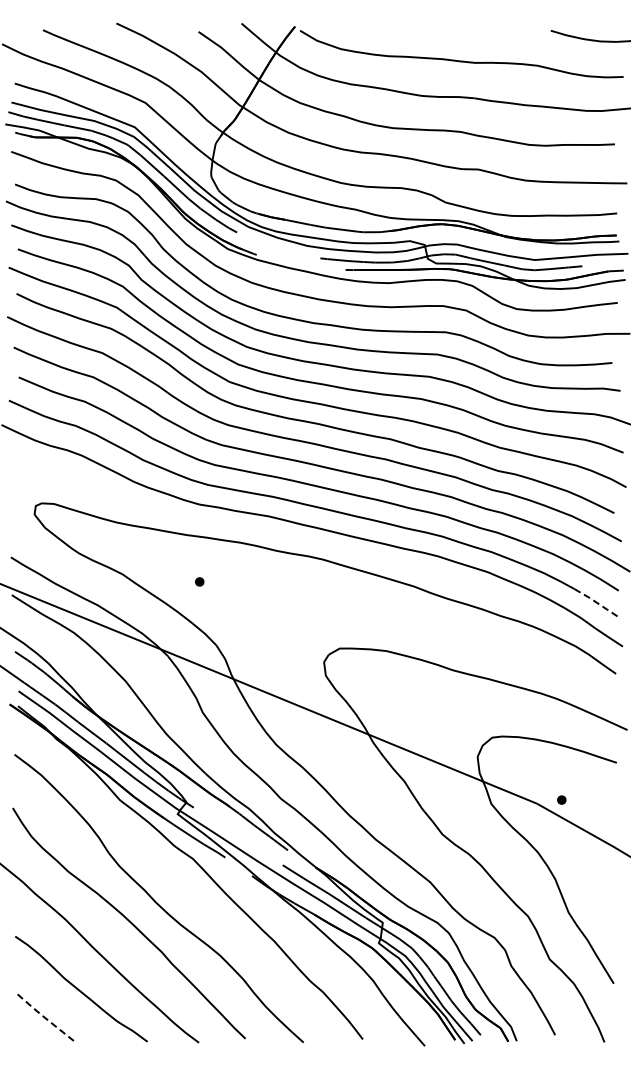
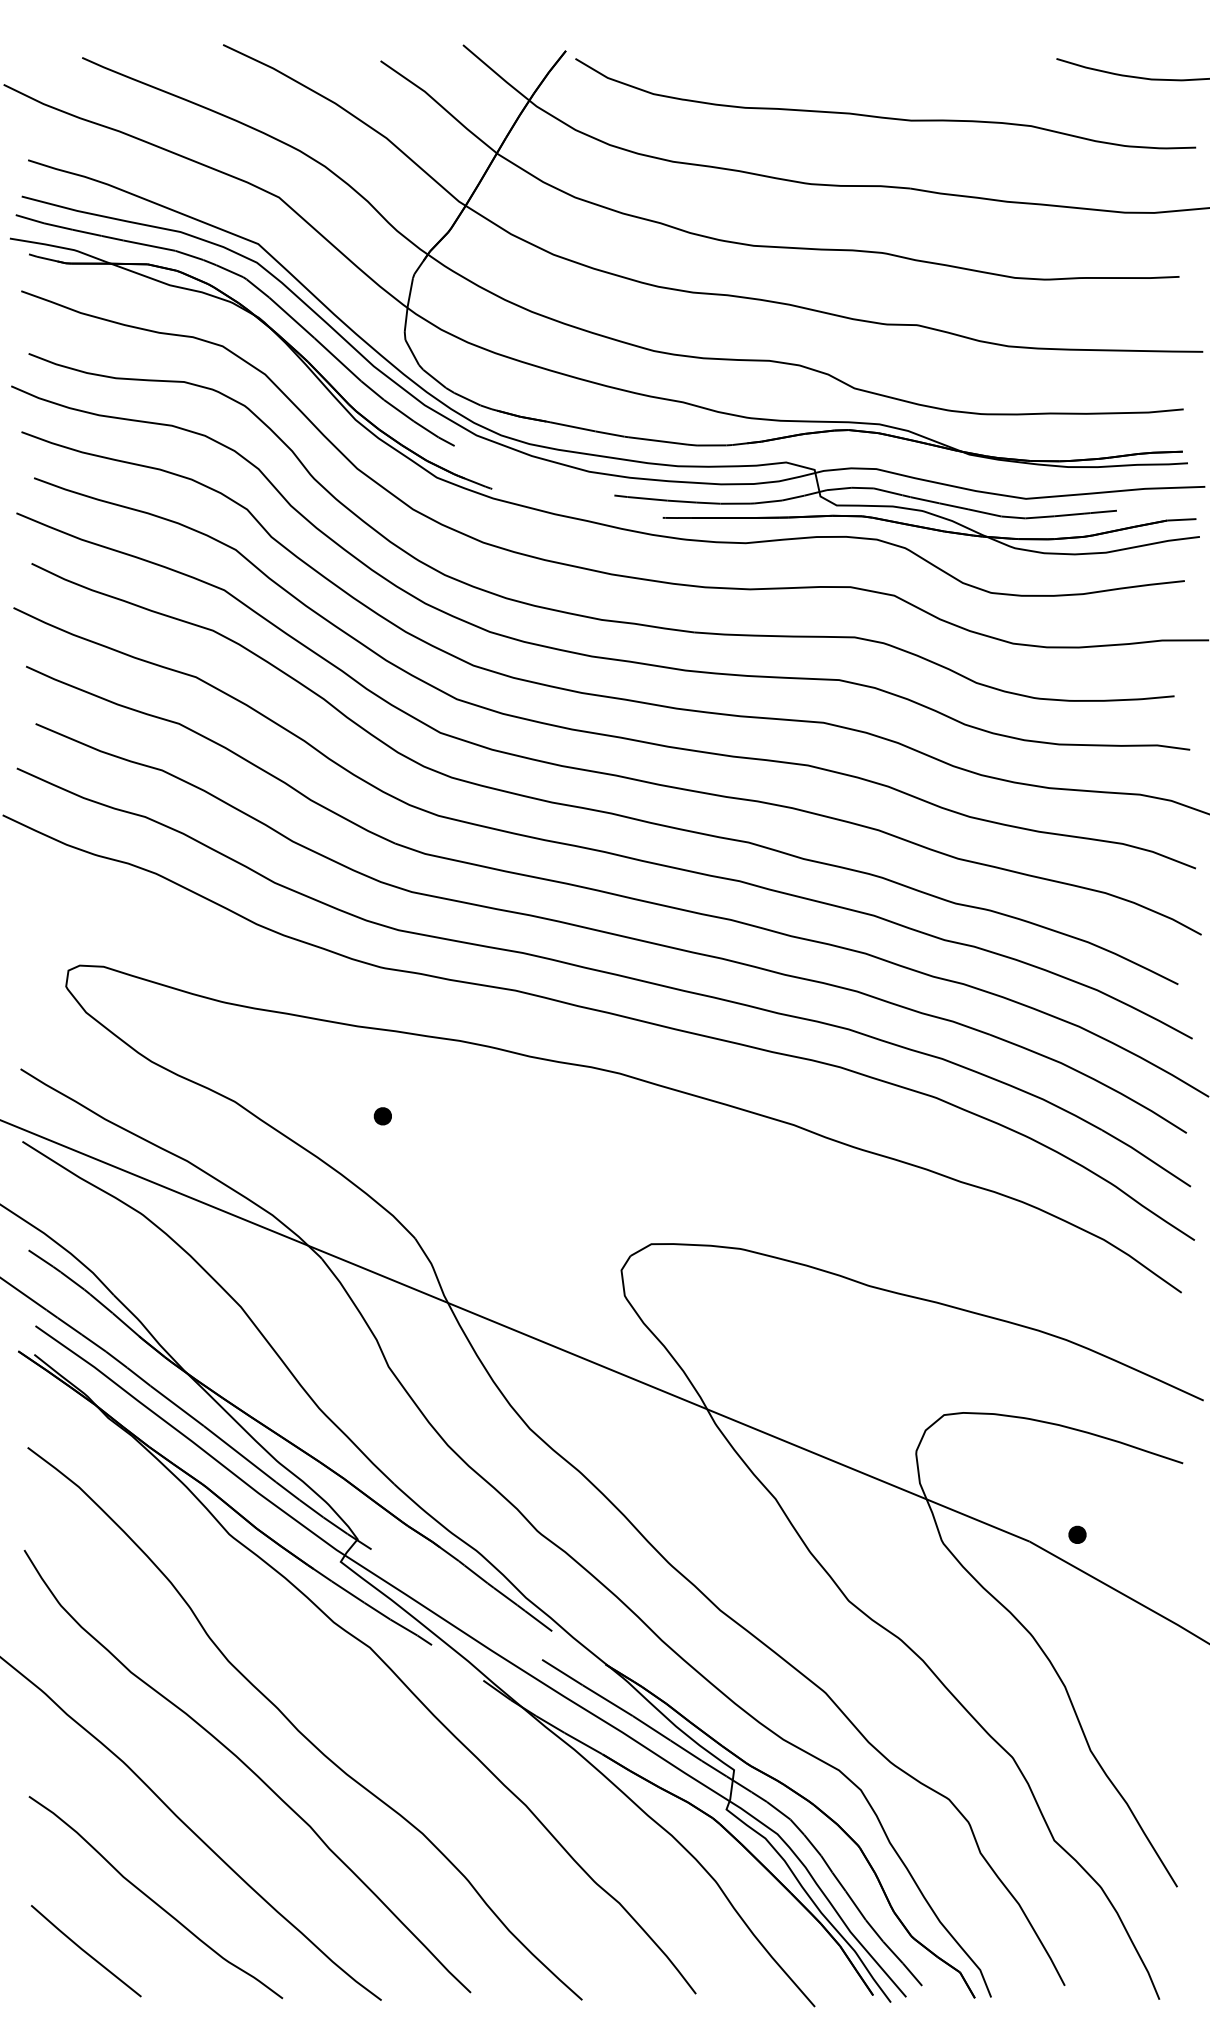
line: (598, 603) -> (1147, 1157), dashed -> solid
line: (43, 1016) -> (83, 1950), dashed -> solid

